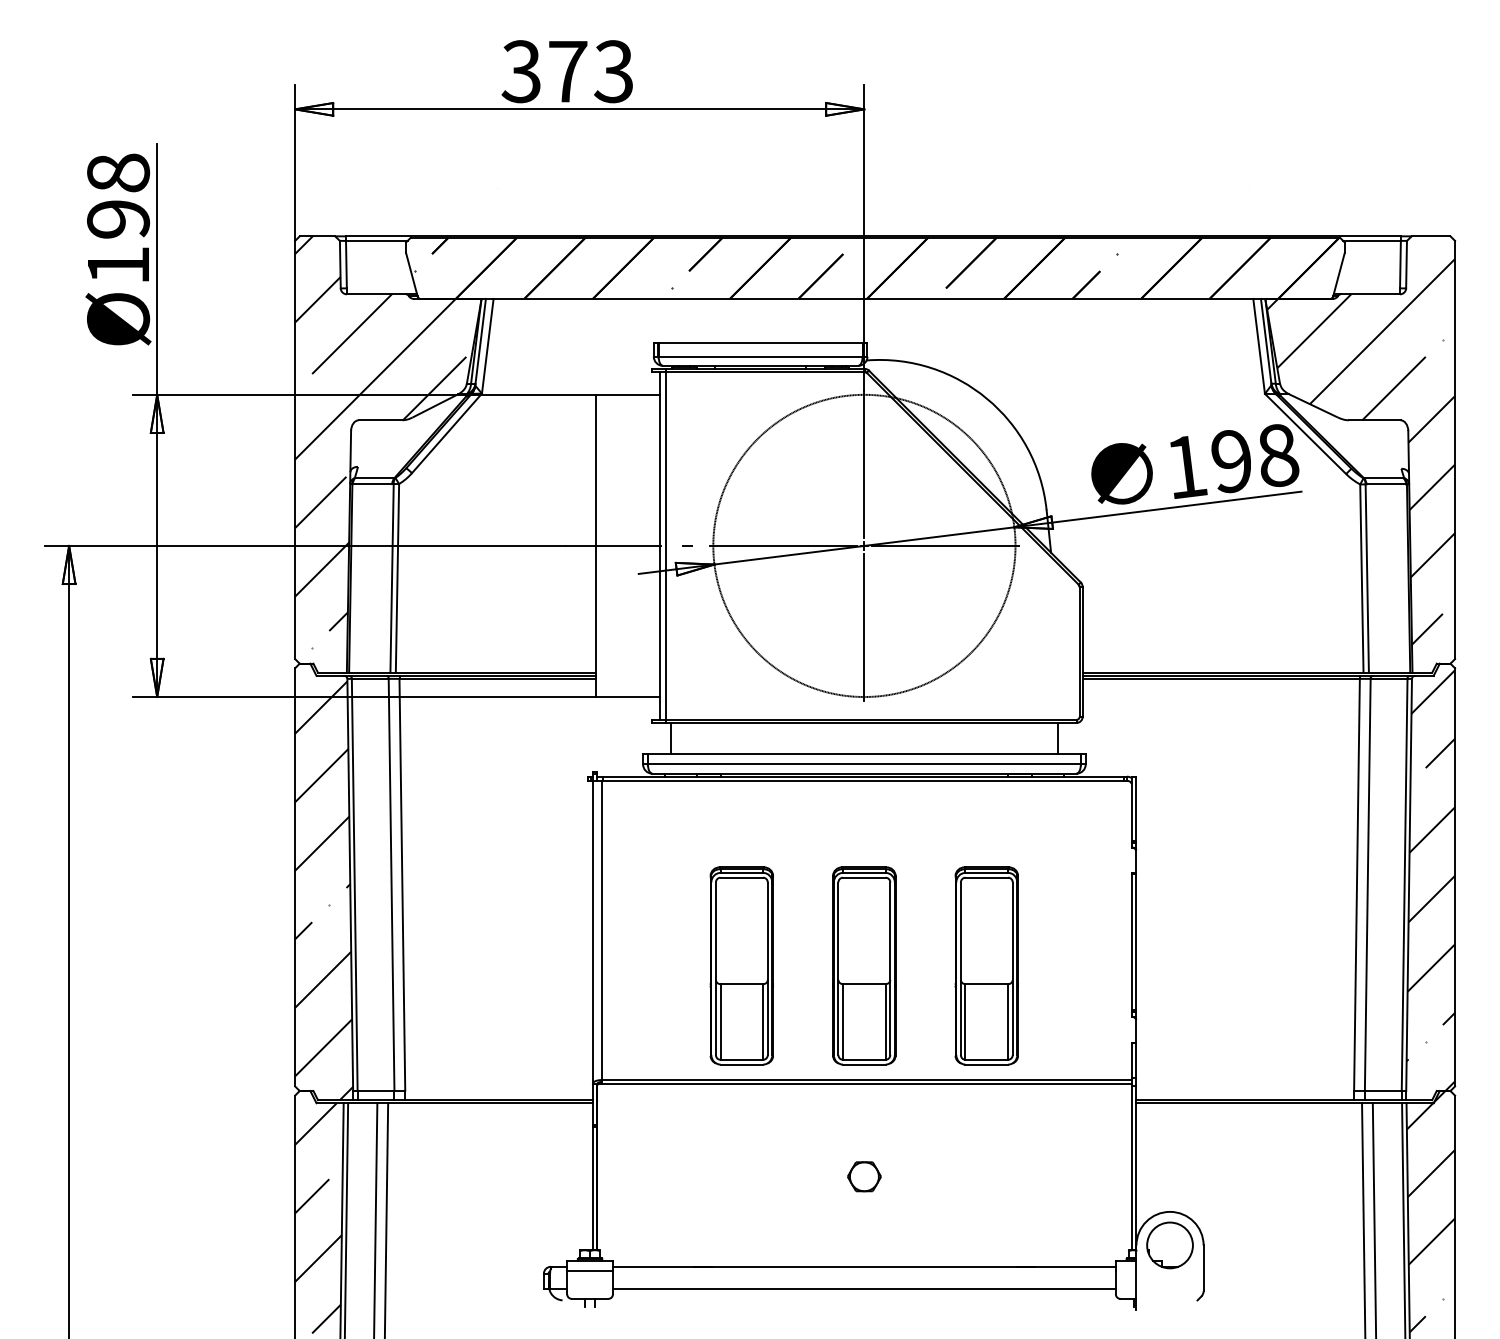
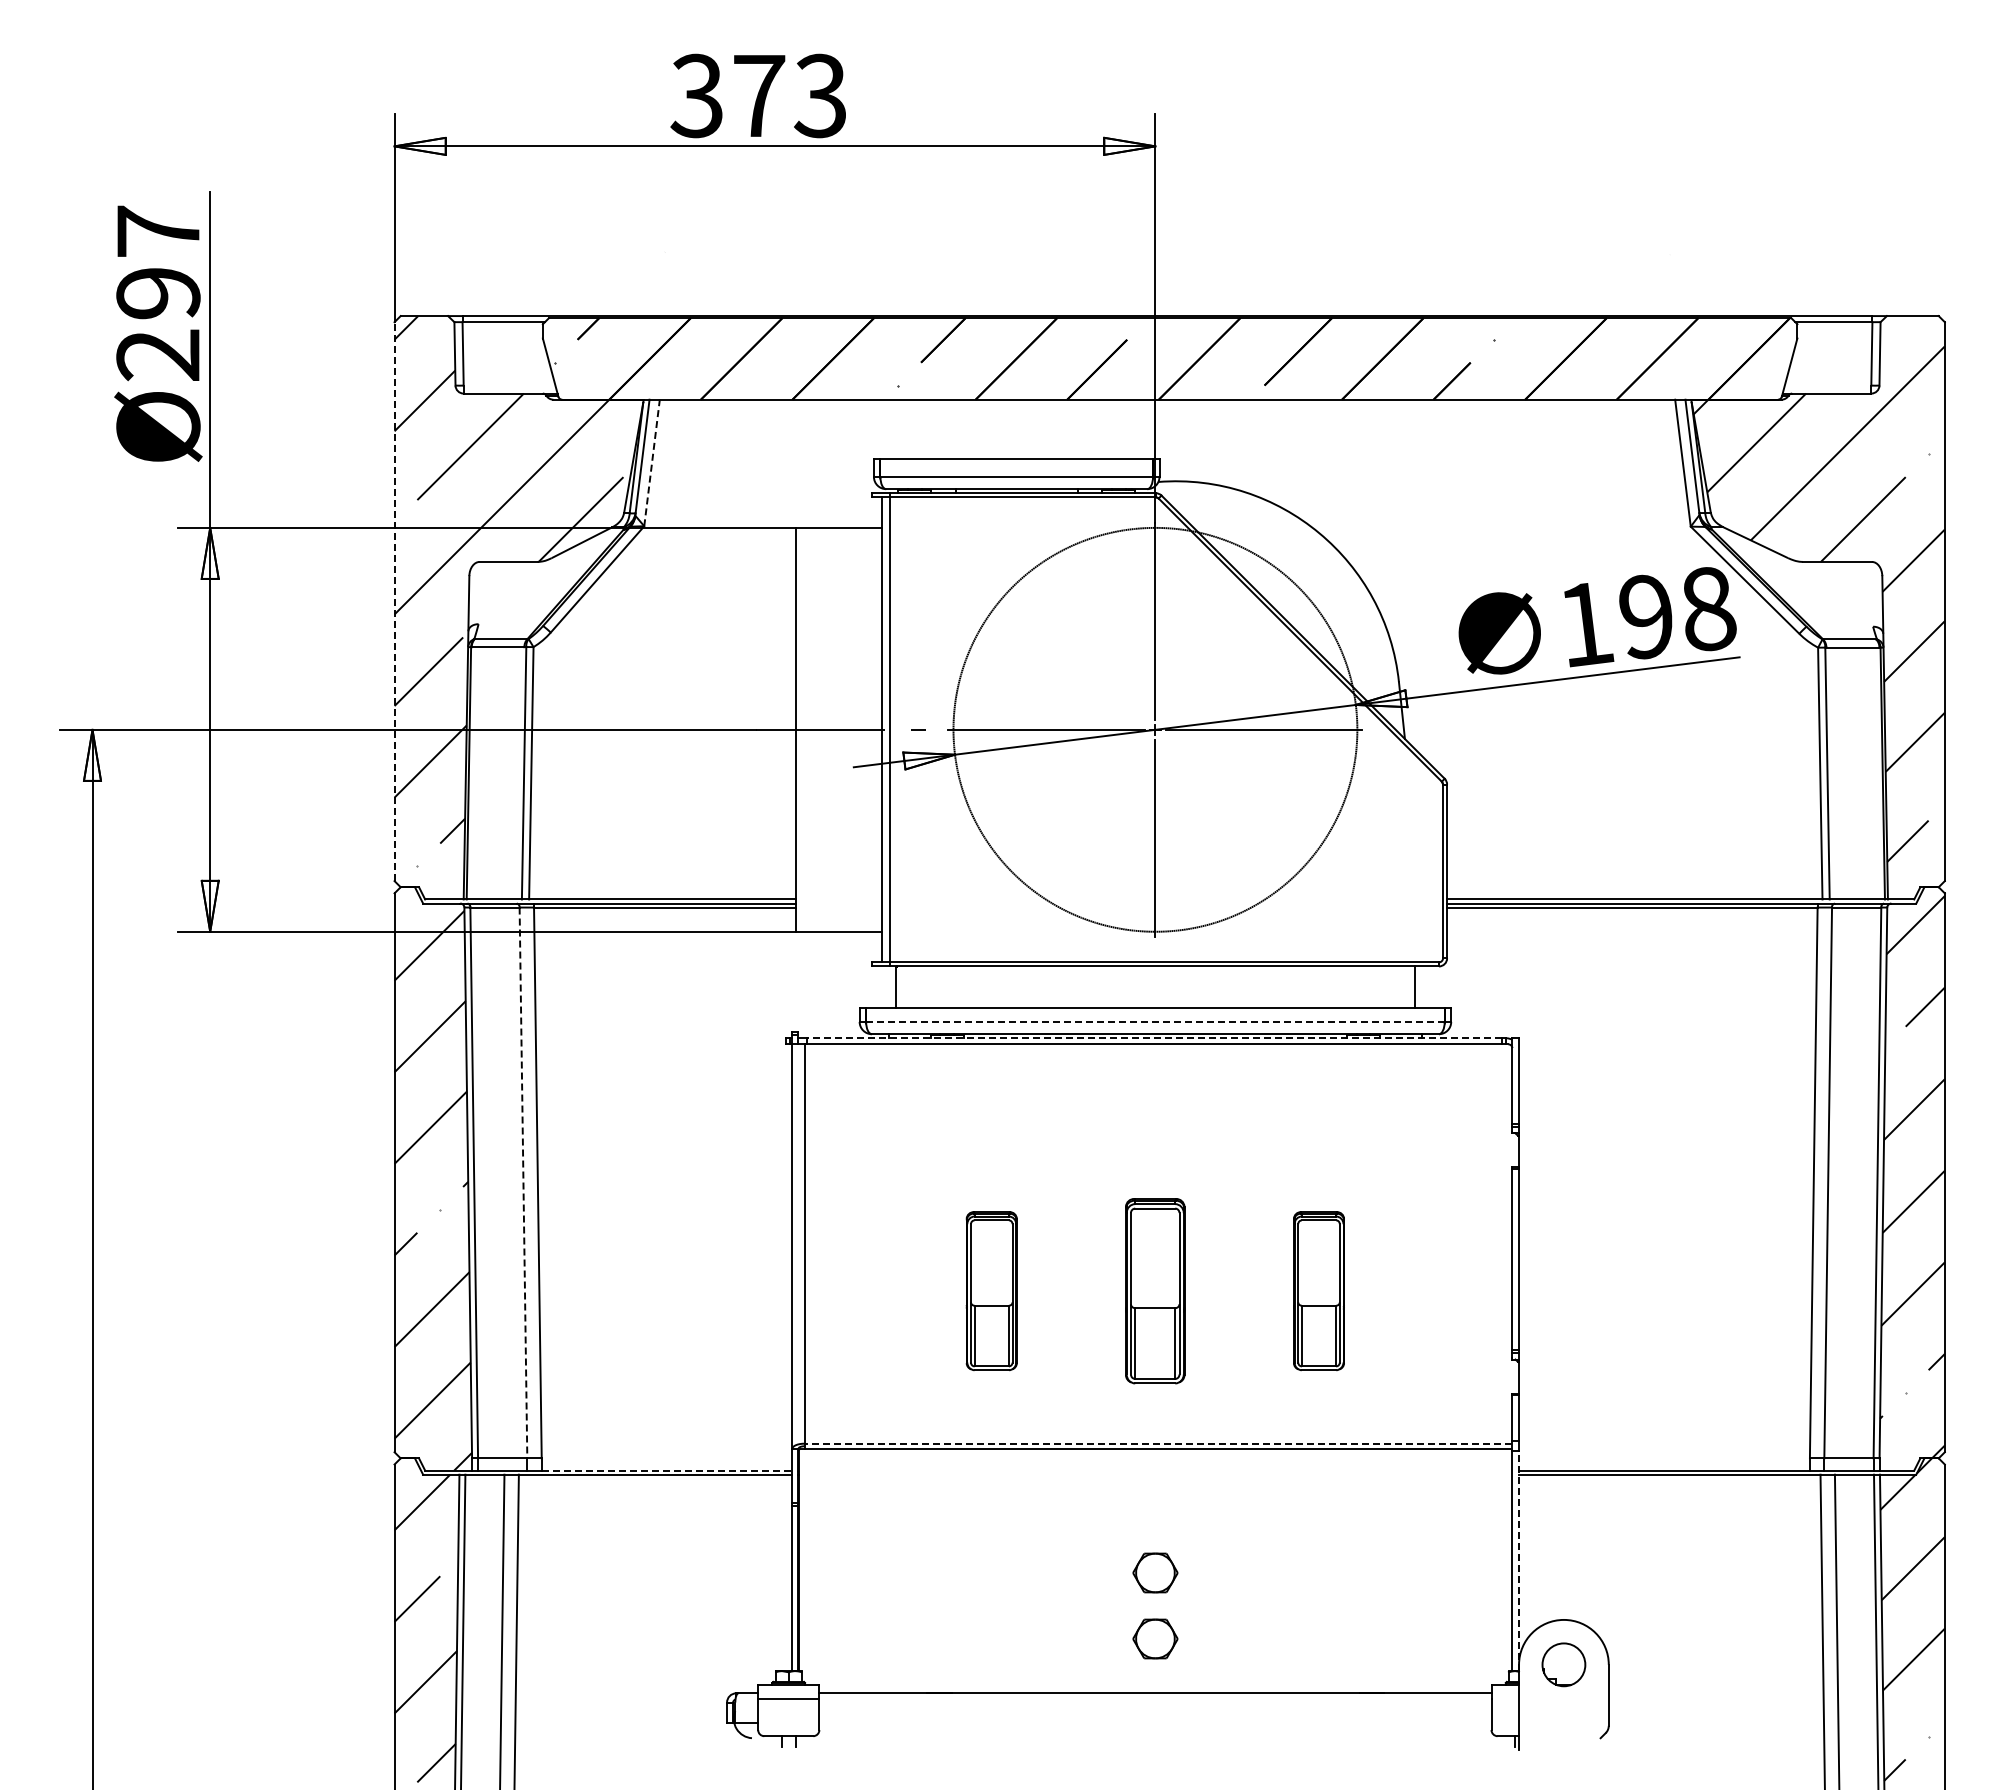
text: (118, 219) -> (158, 293), Ø198 -> Ø297
line: (488, 345) -> (652, 462), solid -> dashed
line: (295, 449) -> (394, 601), solid -> dashed
line: (863, 764) -> (1154, 1021), solid -> dashed
line: (863, 776) -> (1154, 1038), solid -> dashed
line: (391, 885) -> (523, 1183), solid -> dashed
part: (741, 965) -> (991, 1290), size x0.6
part: (863, 965) -> (1154, 1290), size x0.7
part: (986, 965) -> (1318, 1290), size x0.6
line: (866, 1079) -> (1158, 1443), solid -> dashed
line: (499, 1100) -> (667, 1470), solid -> dashed
line: (1136, 1168) -> (1518, 1561), solid -> dashed
part: (864, 1225) -> (1155, 1638), added
part: (1169, 1245) -> (1563, 1664), size x0.7
line: (864, 1288) -> (1155, 1722), removed

